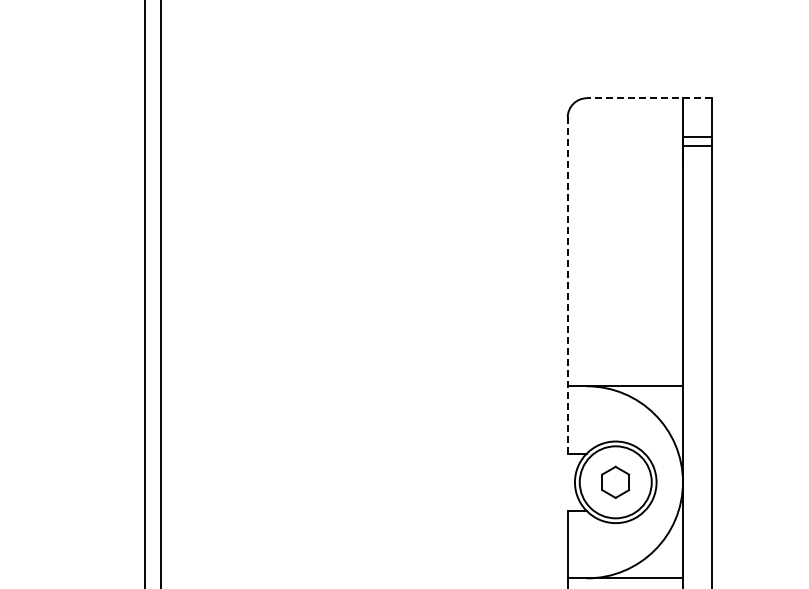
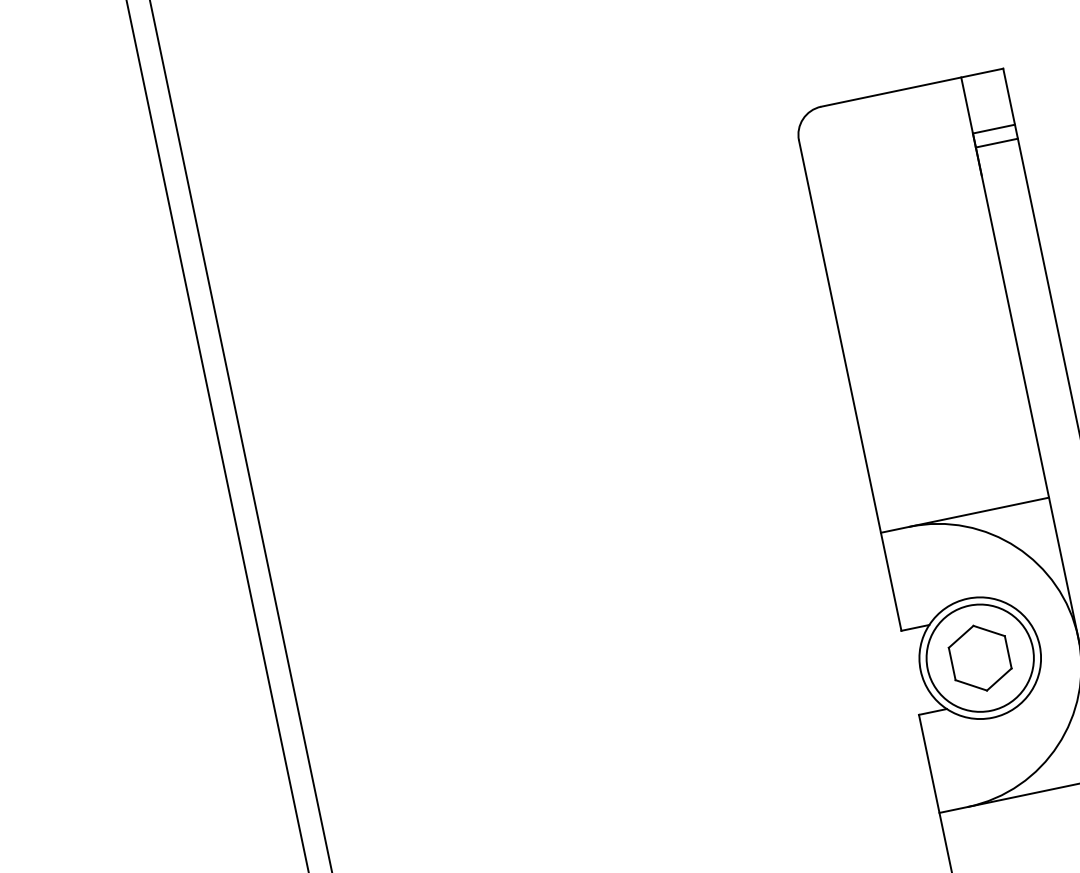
line: (648, 98) -> (911, 88), dashed -> solid
line: (567, 284) -> (849, 384), dashed -> solid
part: (615, 482) -> (979, 658), size x1.43

